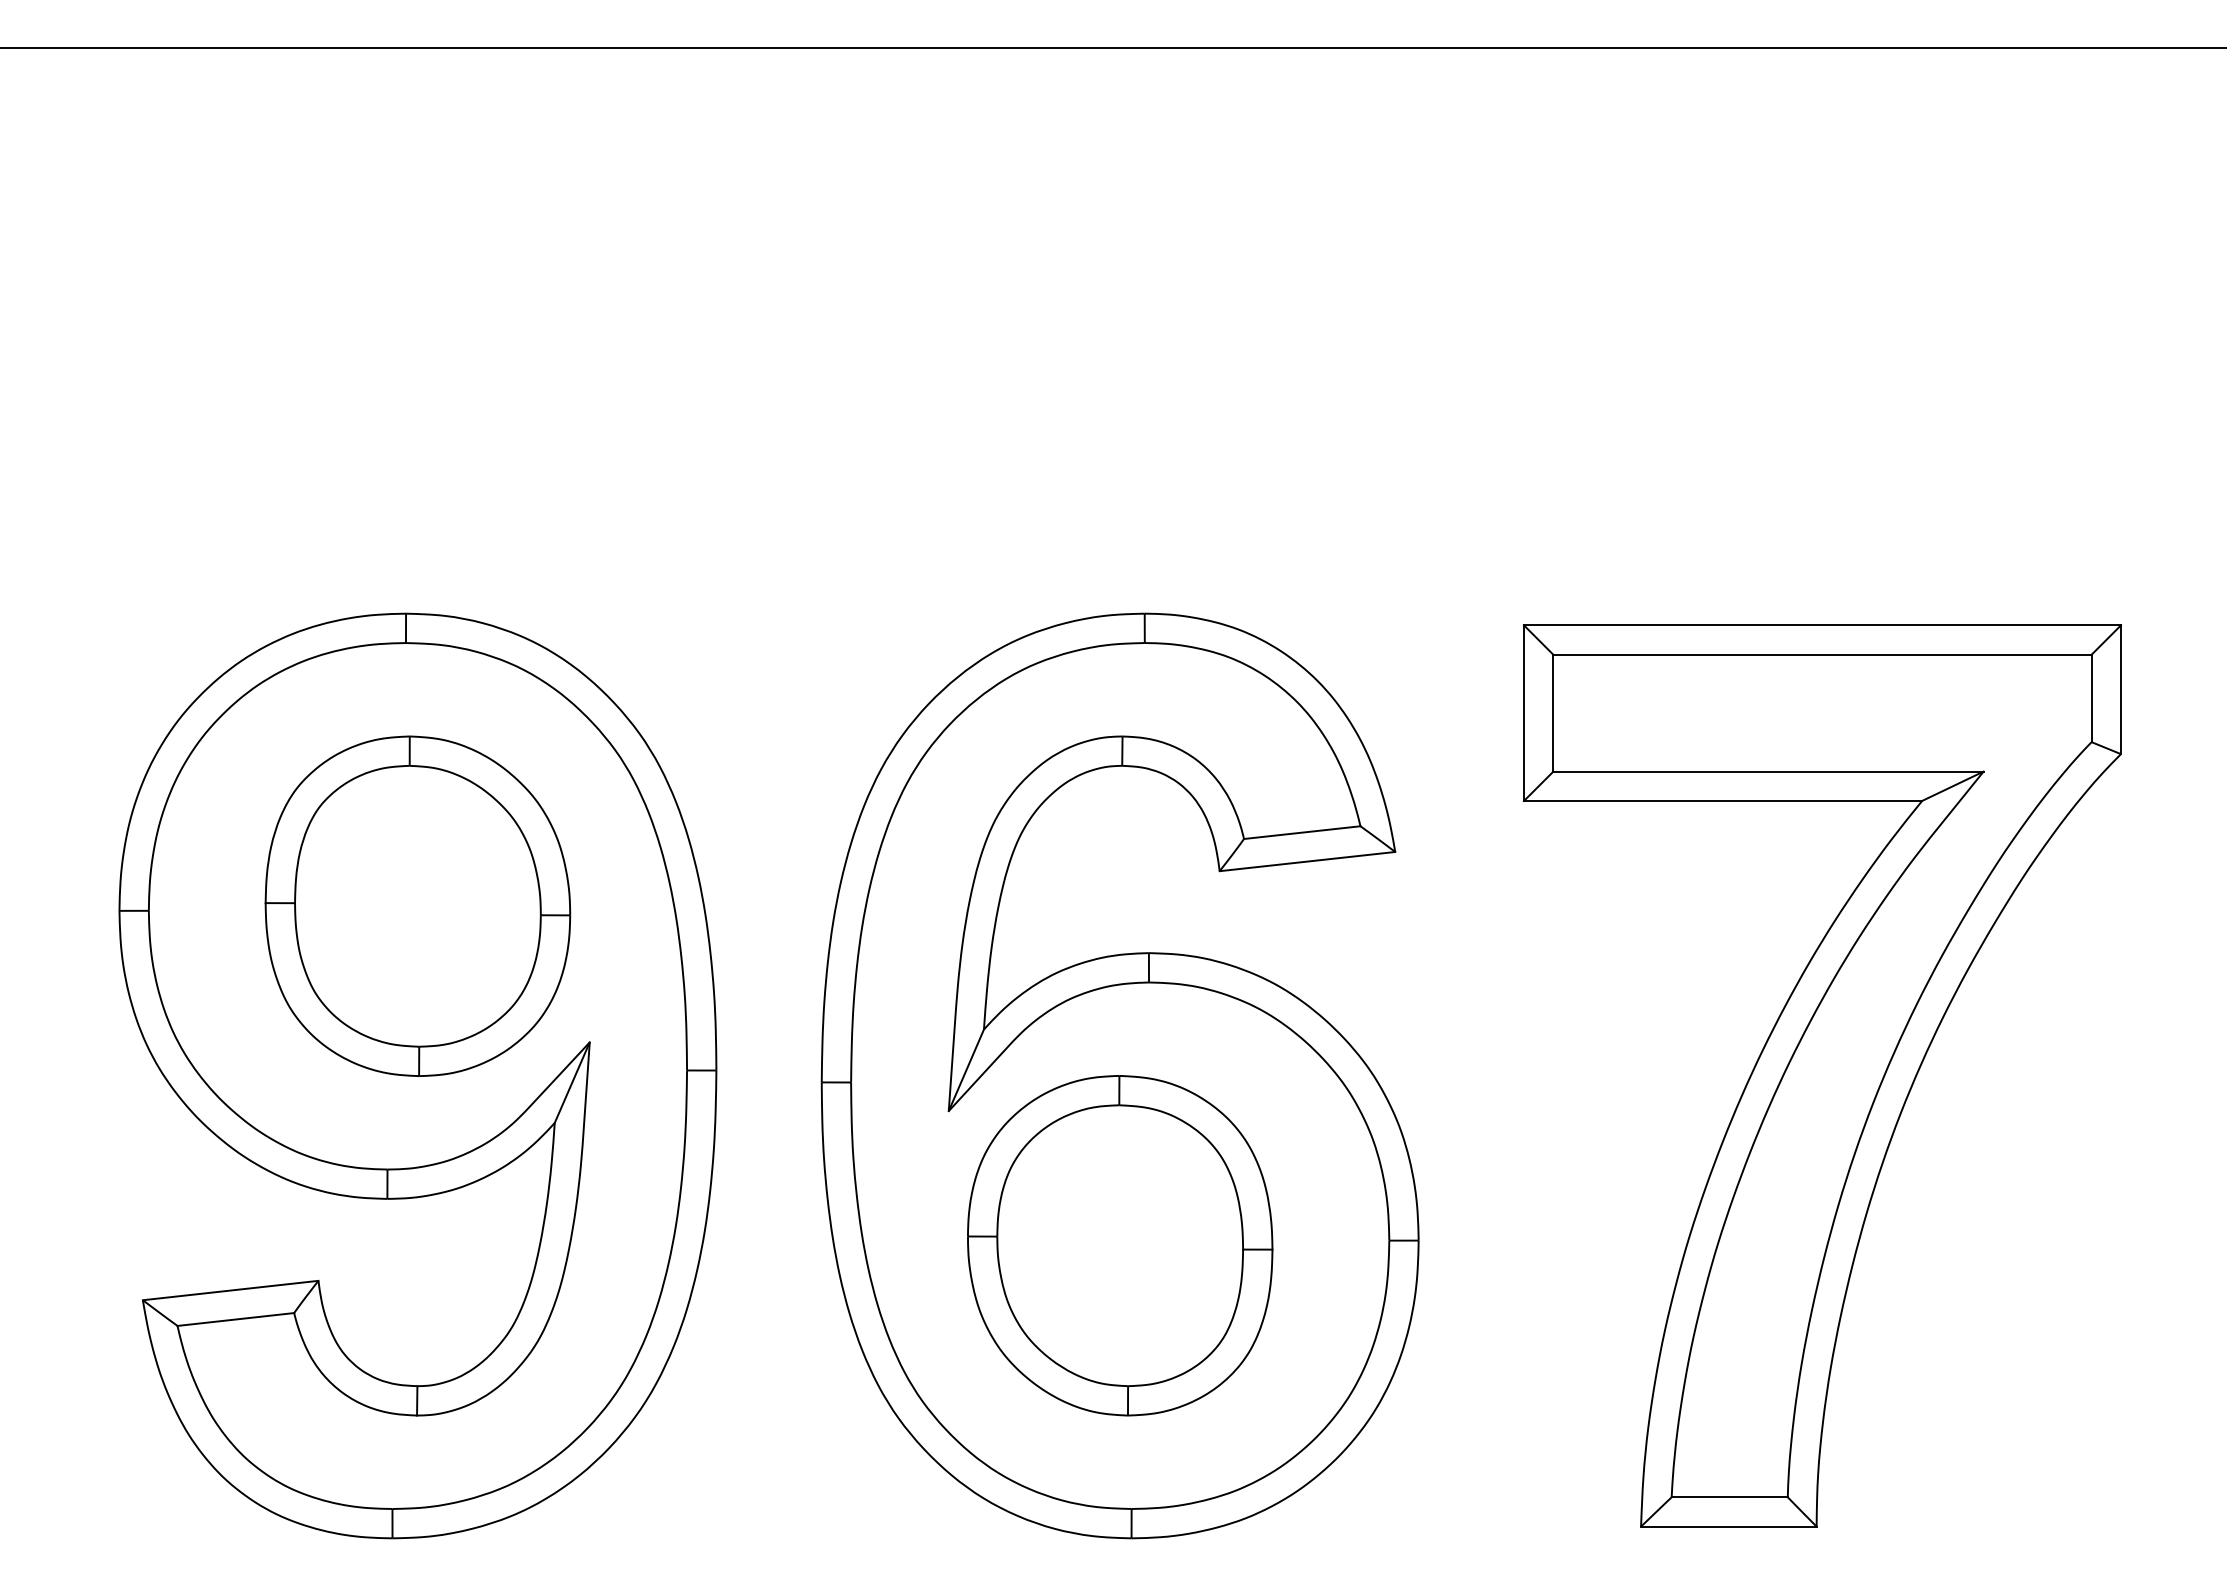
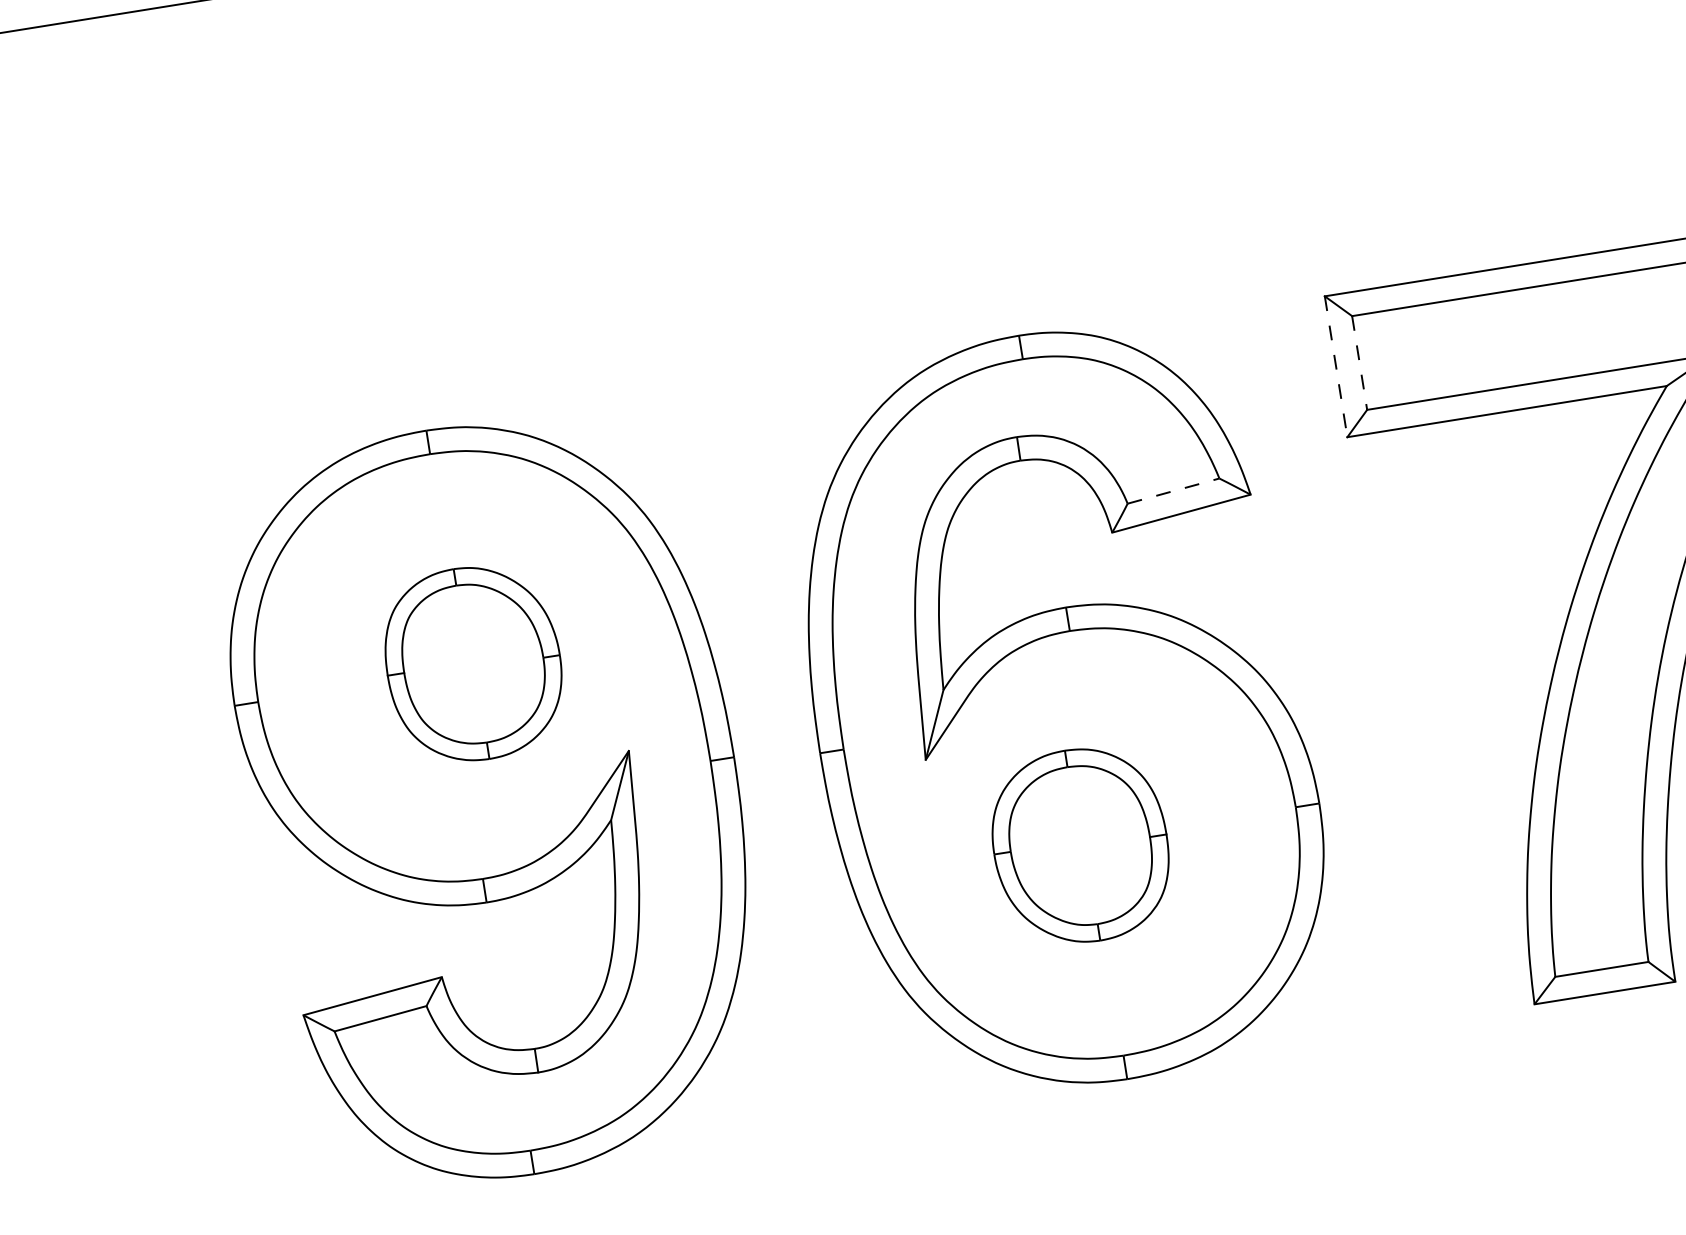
line: (1524, 713) -> (1336, 366), solid -> dashed
line: (1553, 713) -> (1359, 363), solid -> dashed
line: (1302, 832) -> (1173, 490), solid -> dashed
part: (417, 905) -> (473, 663), size x0.7
part: (1120, 1245) -> (1080, 845), size x0.7

